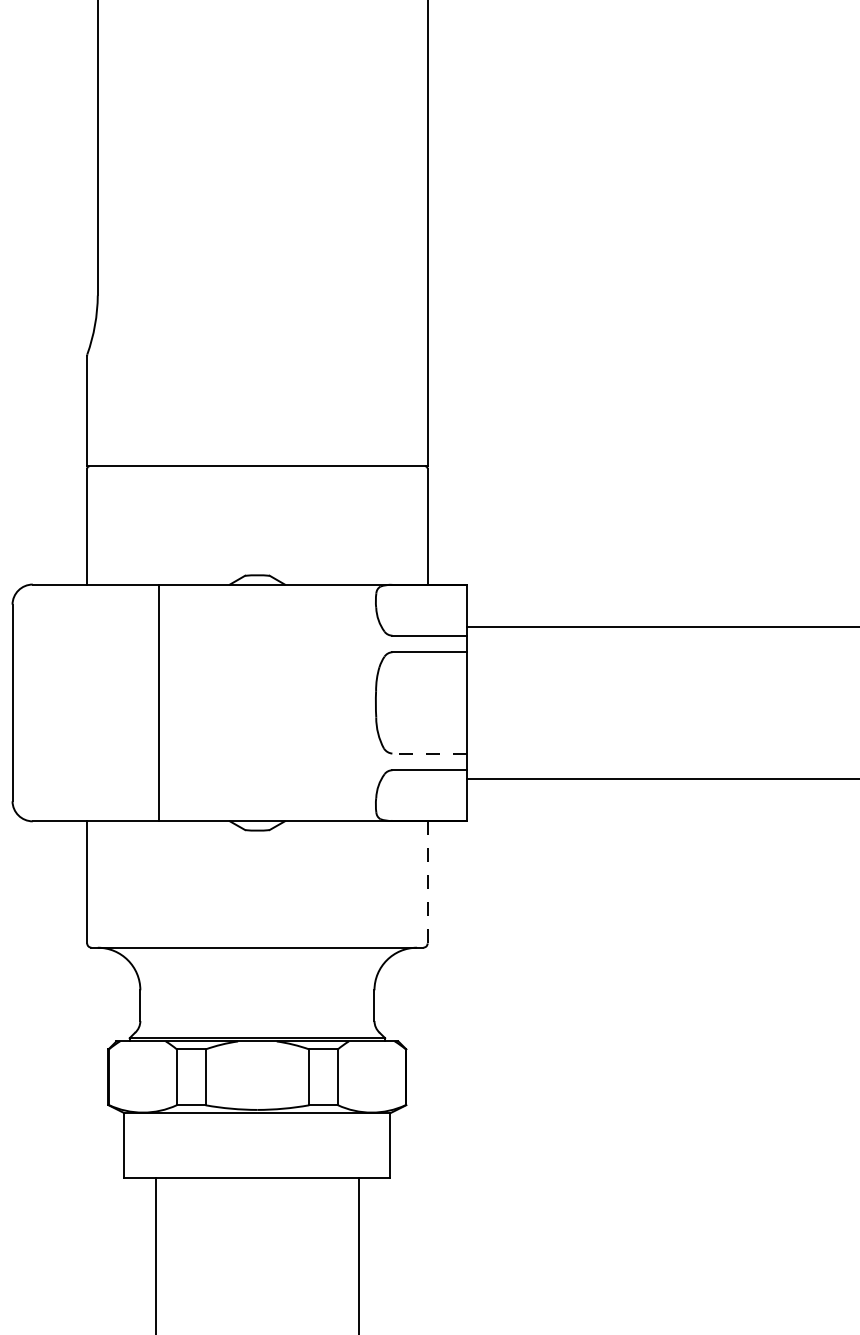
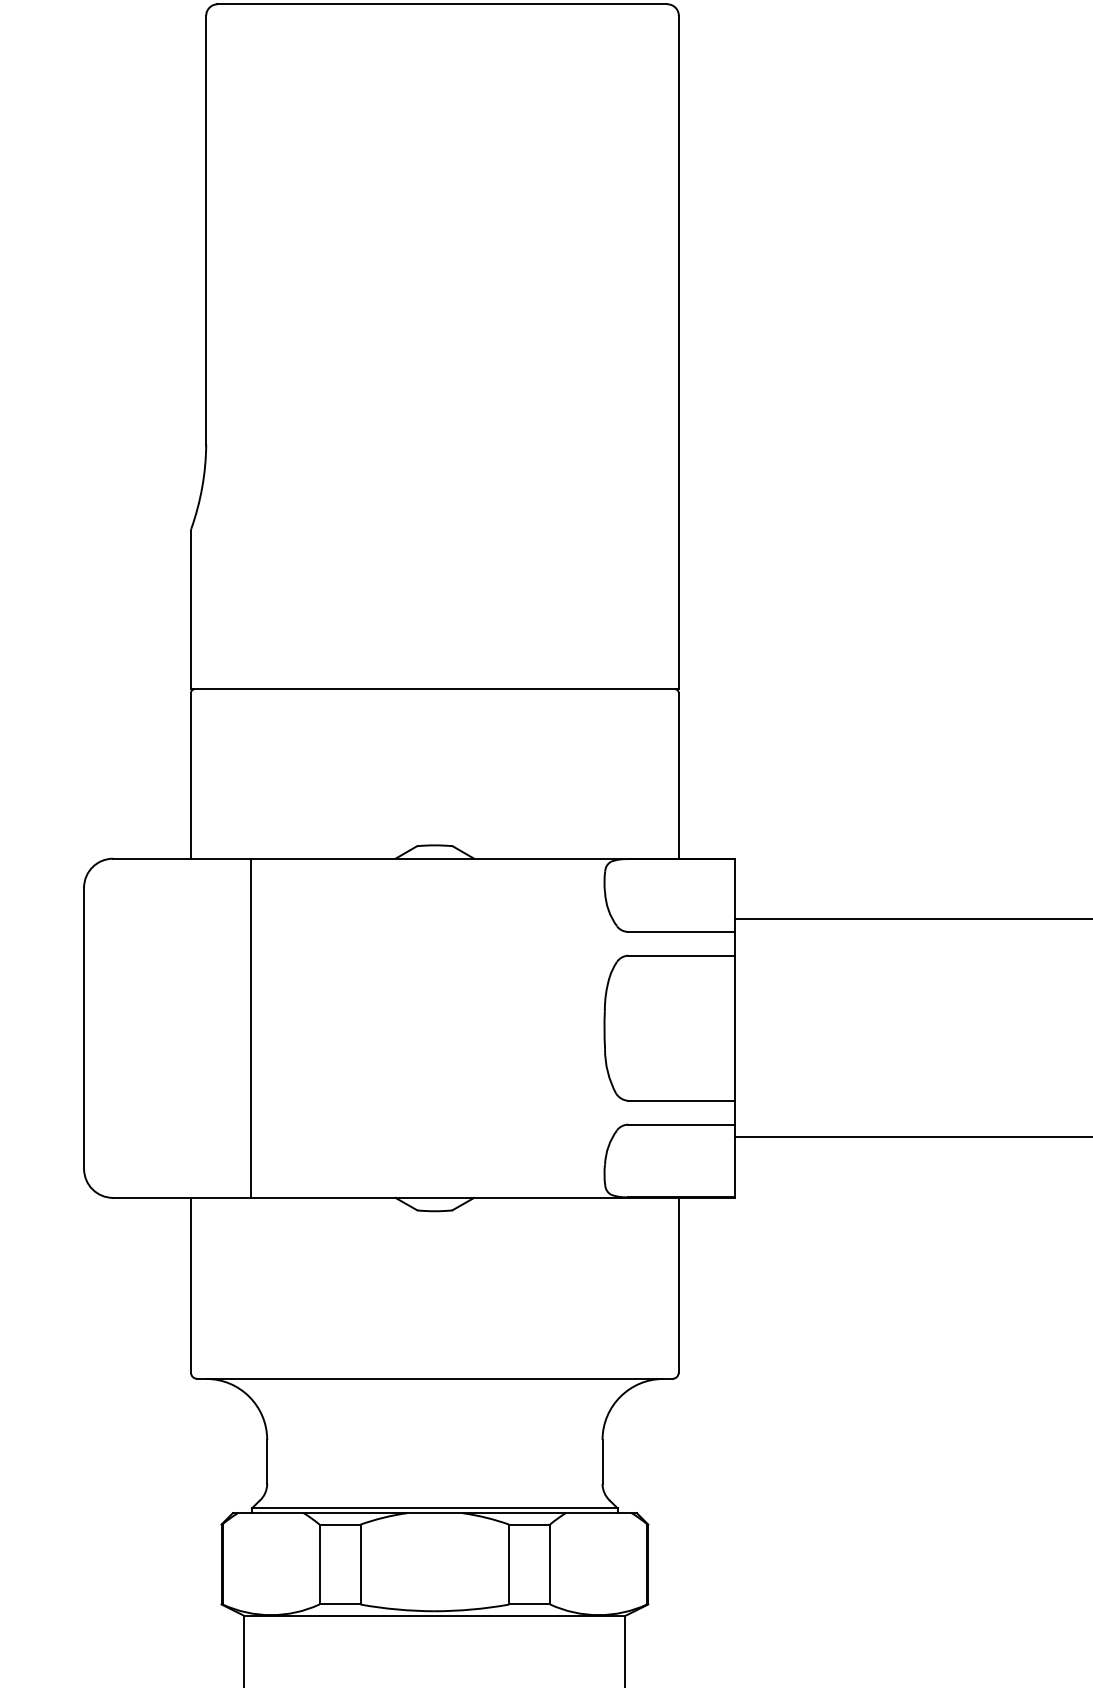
line: (159, 702) -> (251, 1027), moved
line: (429, 753) -> (681, 1100), dashed -> solid
line: (427, 882) -> (678, 1285), dashed -> solid

